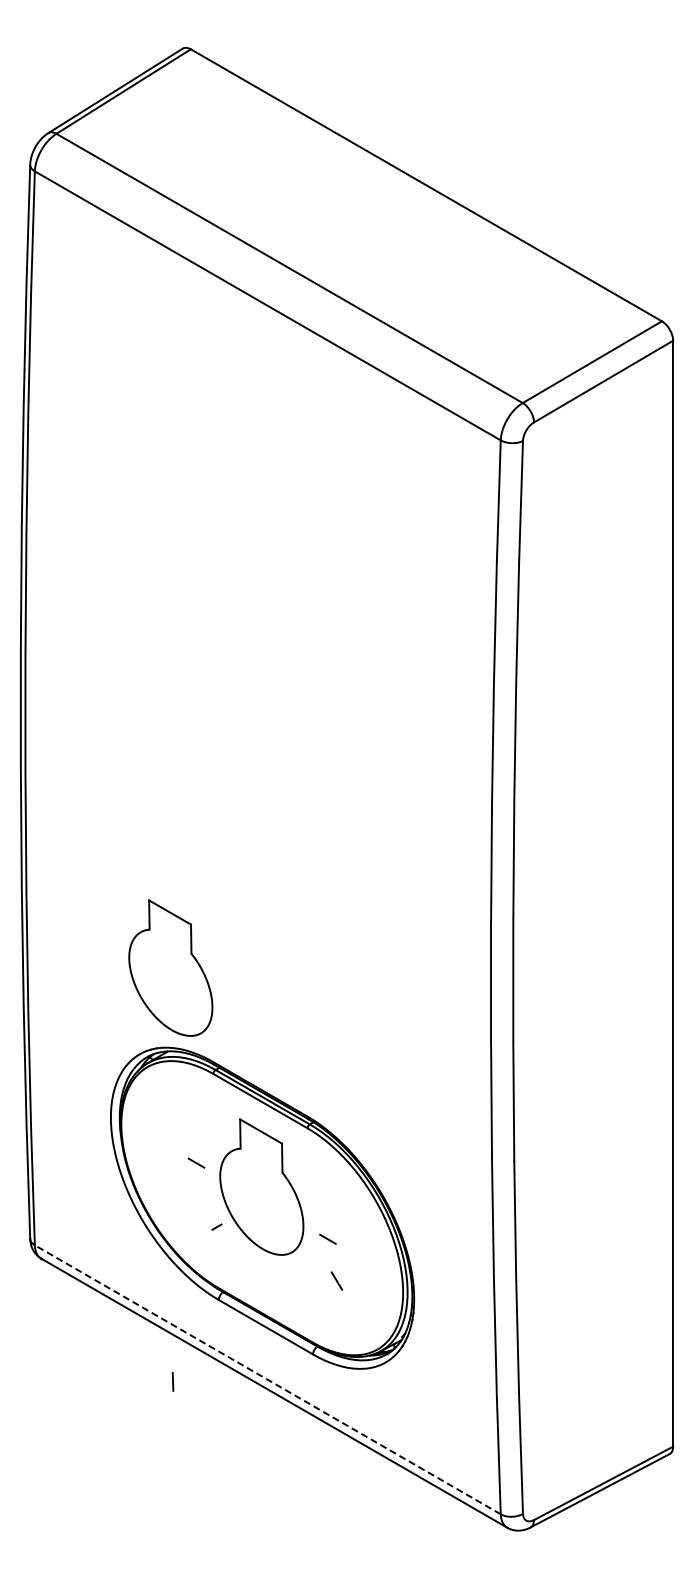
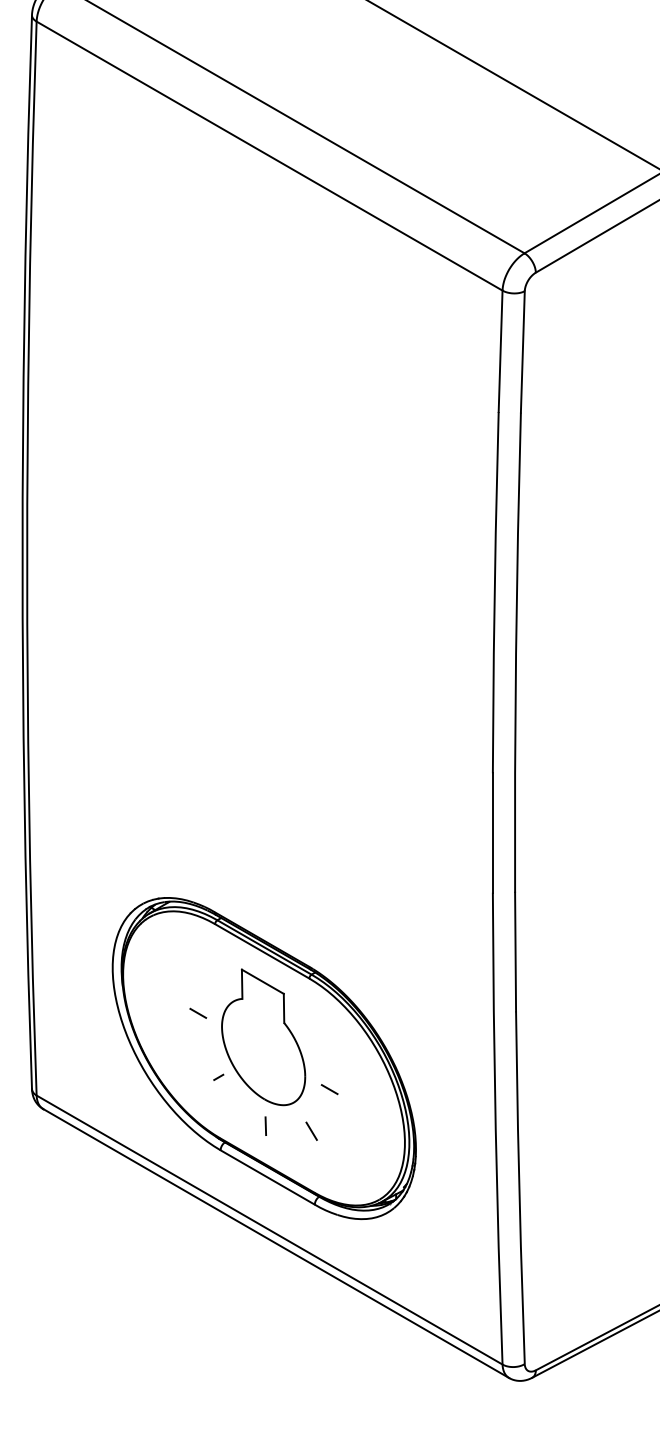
part: (170, 967) -> (172, 817), removed
line: (336, 1280) -> (311, 1130), moved
line: (267, 1379) -> (269, 1229), dashed -> solid
line: (172, 1381) -> (265, 1125), moved

